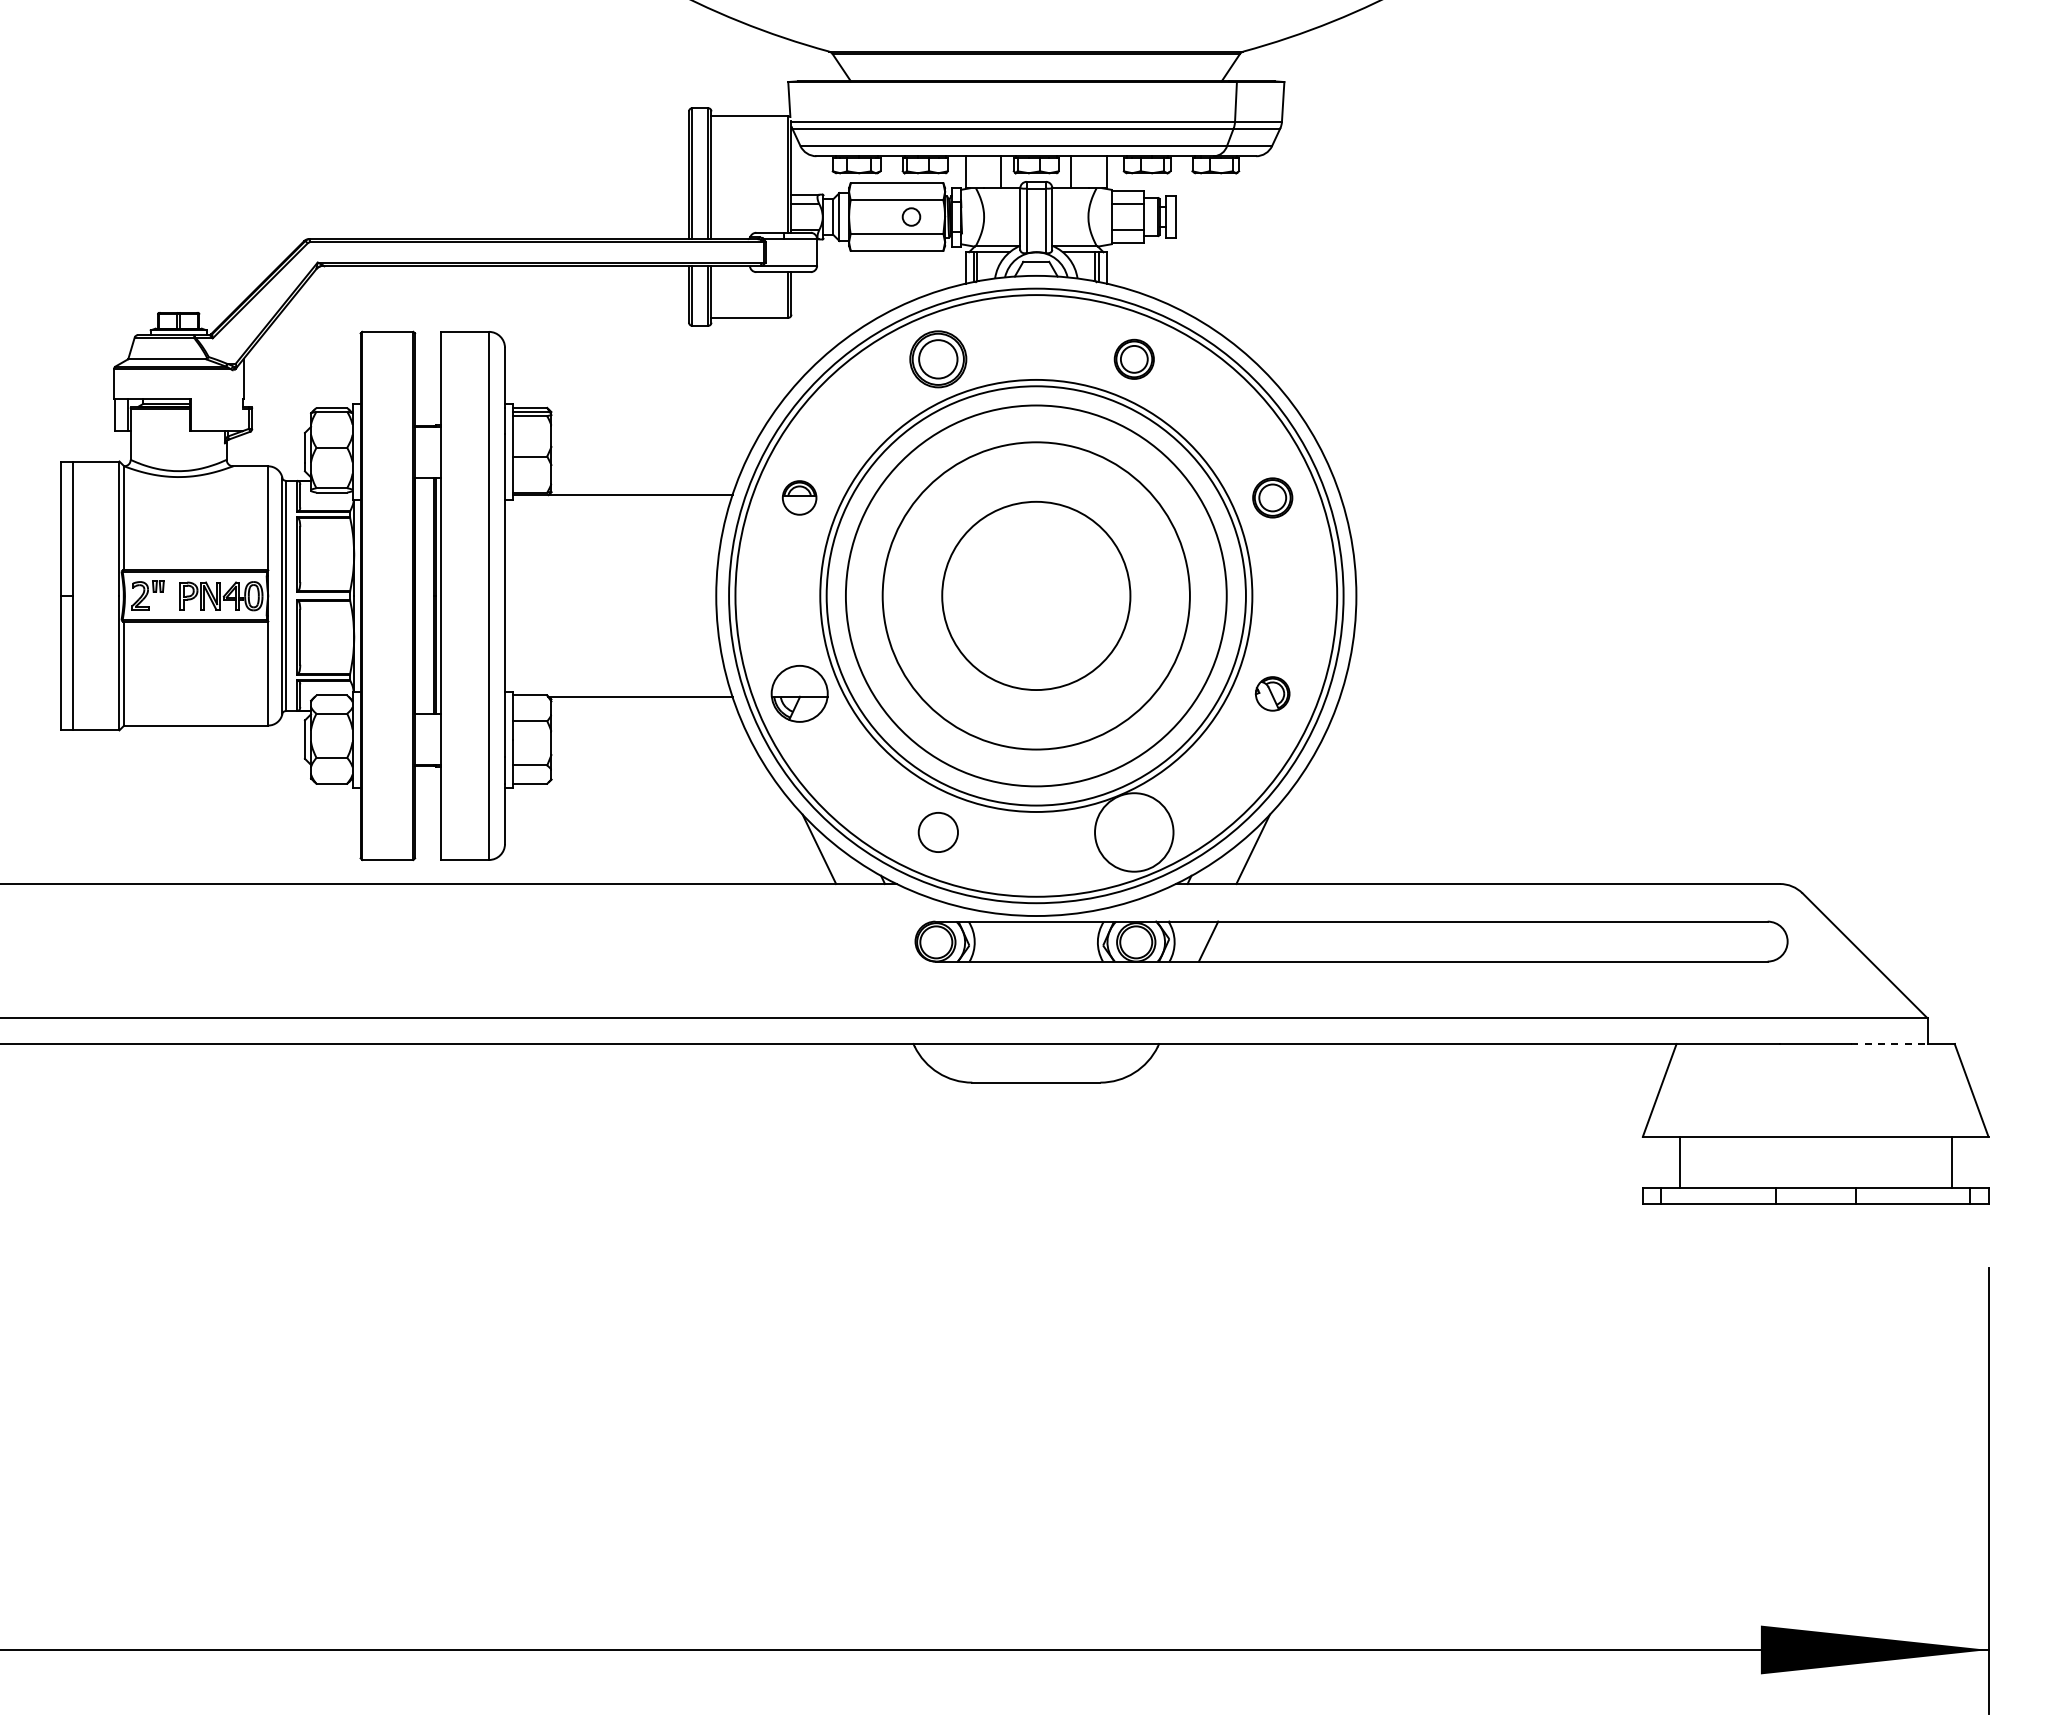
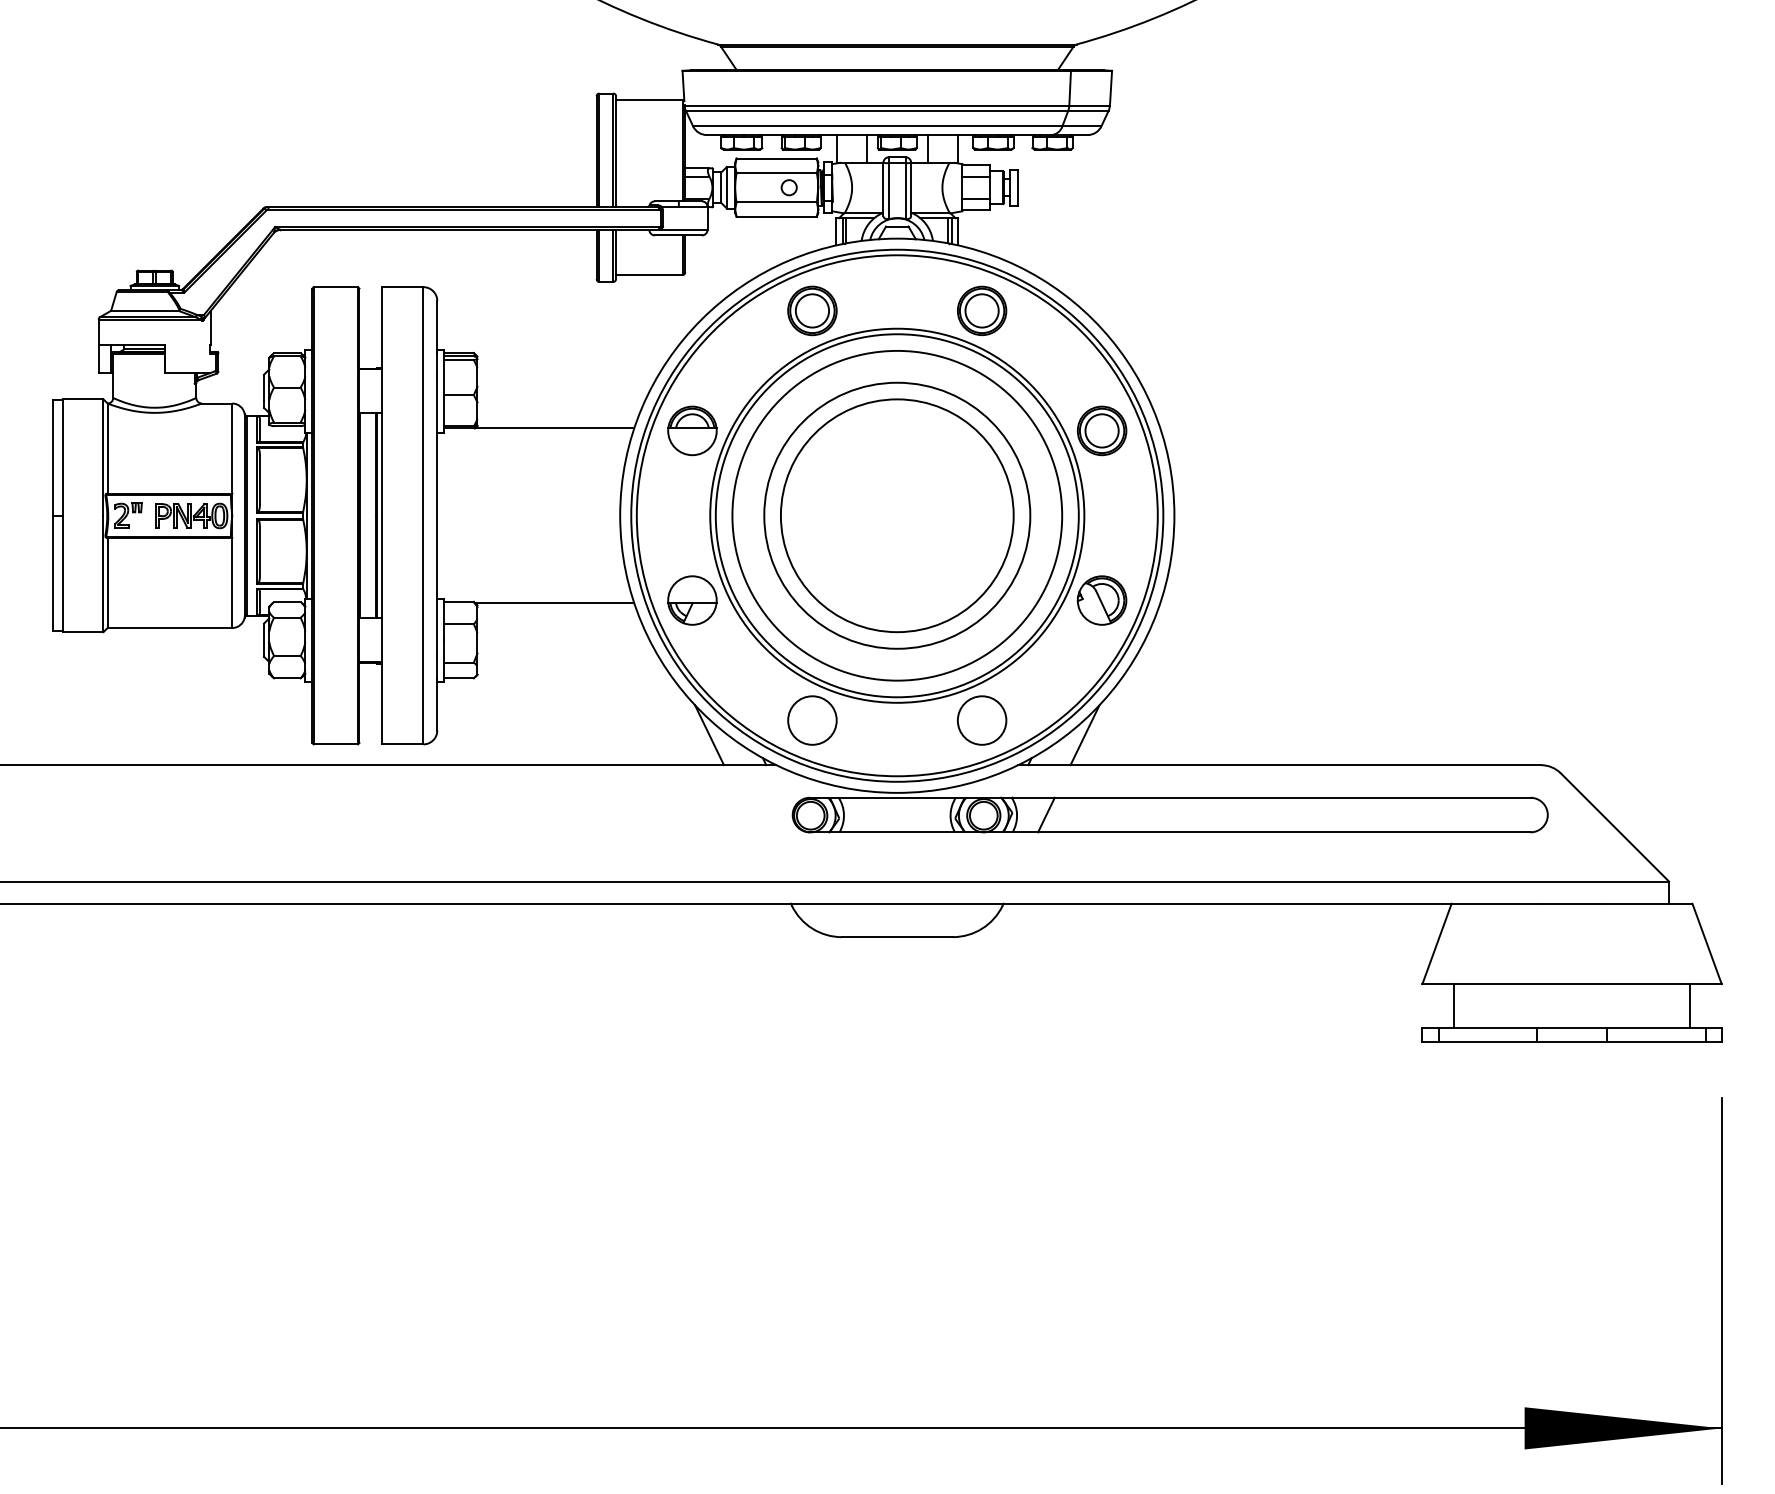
part: (1134, 359) -> (982, 311), size x1.43
part: (799, 497) -> (692, 430), size x1.67
part: (1272, 497) -> (1101, 430), size x1.43
circle: (1035, 595) -> (896, 515), size x1.43
part: (1272, 693) -> (1101, 600), size x1.67
circle: (938, 832) -> (812, 720), size x1.43
circle: (1134, 832) -> (982, 720), size x0.71
line: (1889, 1044) -> (1635, 904), dashed -> solid

